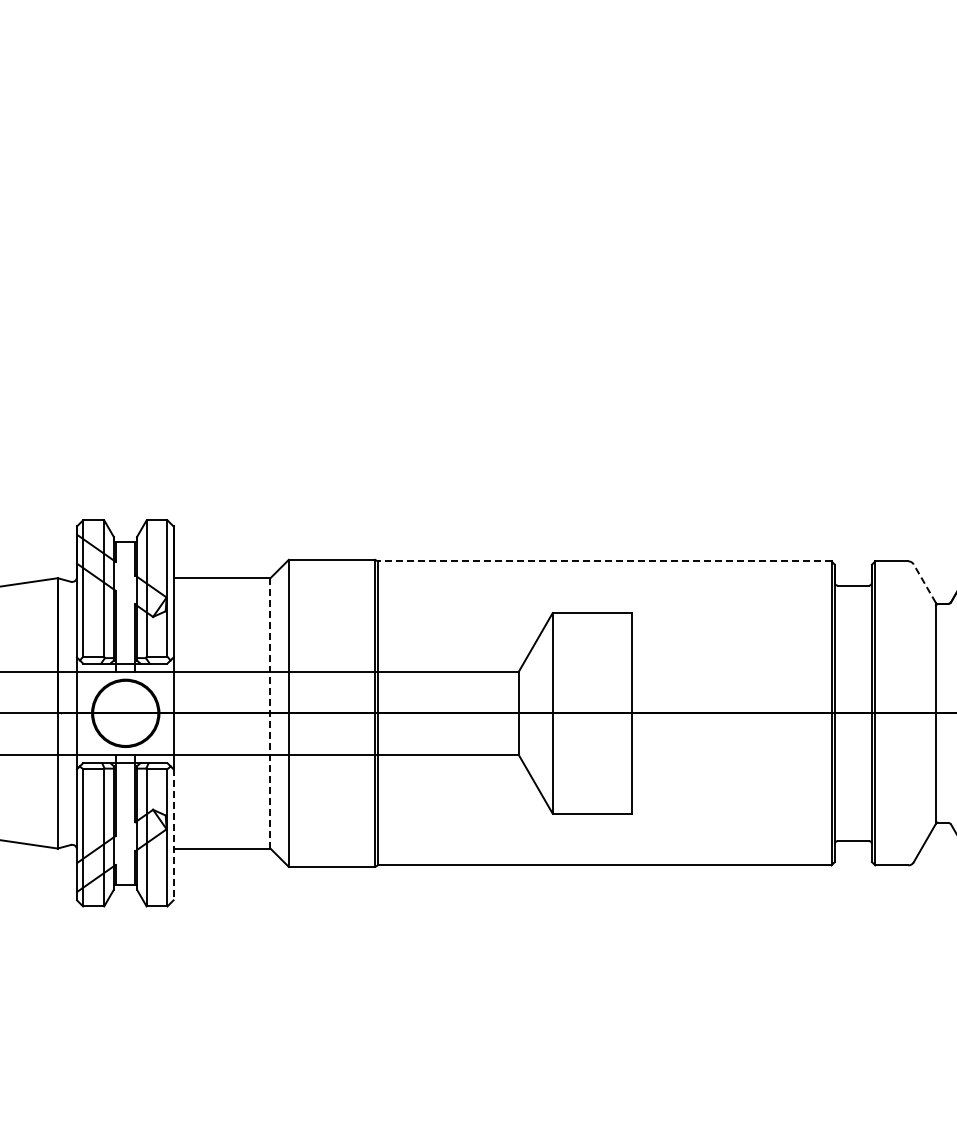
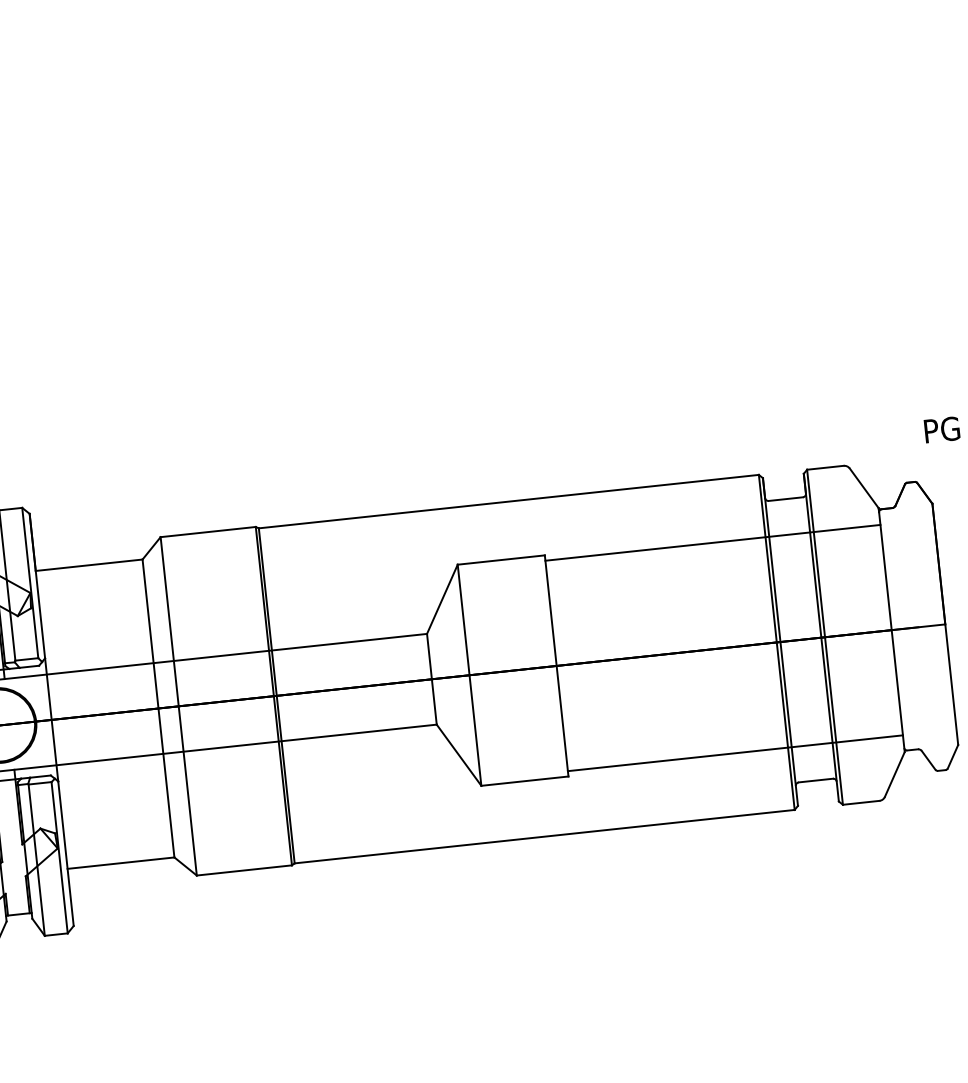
line: (604, 561) -> (508, 501), dashed -> solid
line: (924, 583) -> (863, 488), dashed -> solid
line: (783, 617) -> (712, 542), added
line: (270, 713) -> (158, 708), dashed -> solid
line: (783, 808) -> (735, 752), added
line: (173, 834) -> (65, 853), dashed -> solid

